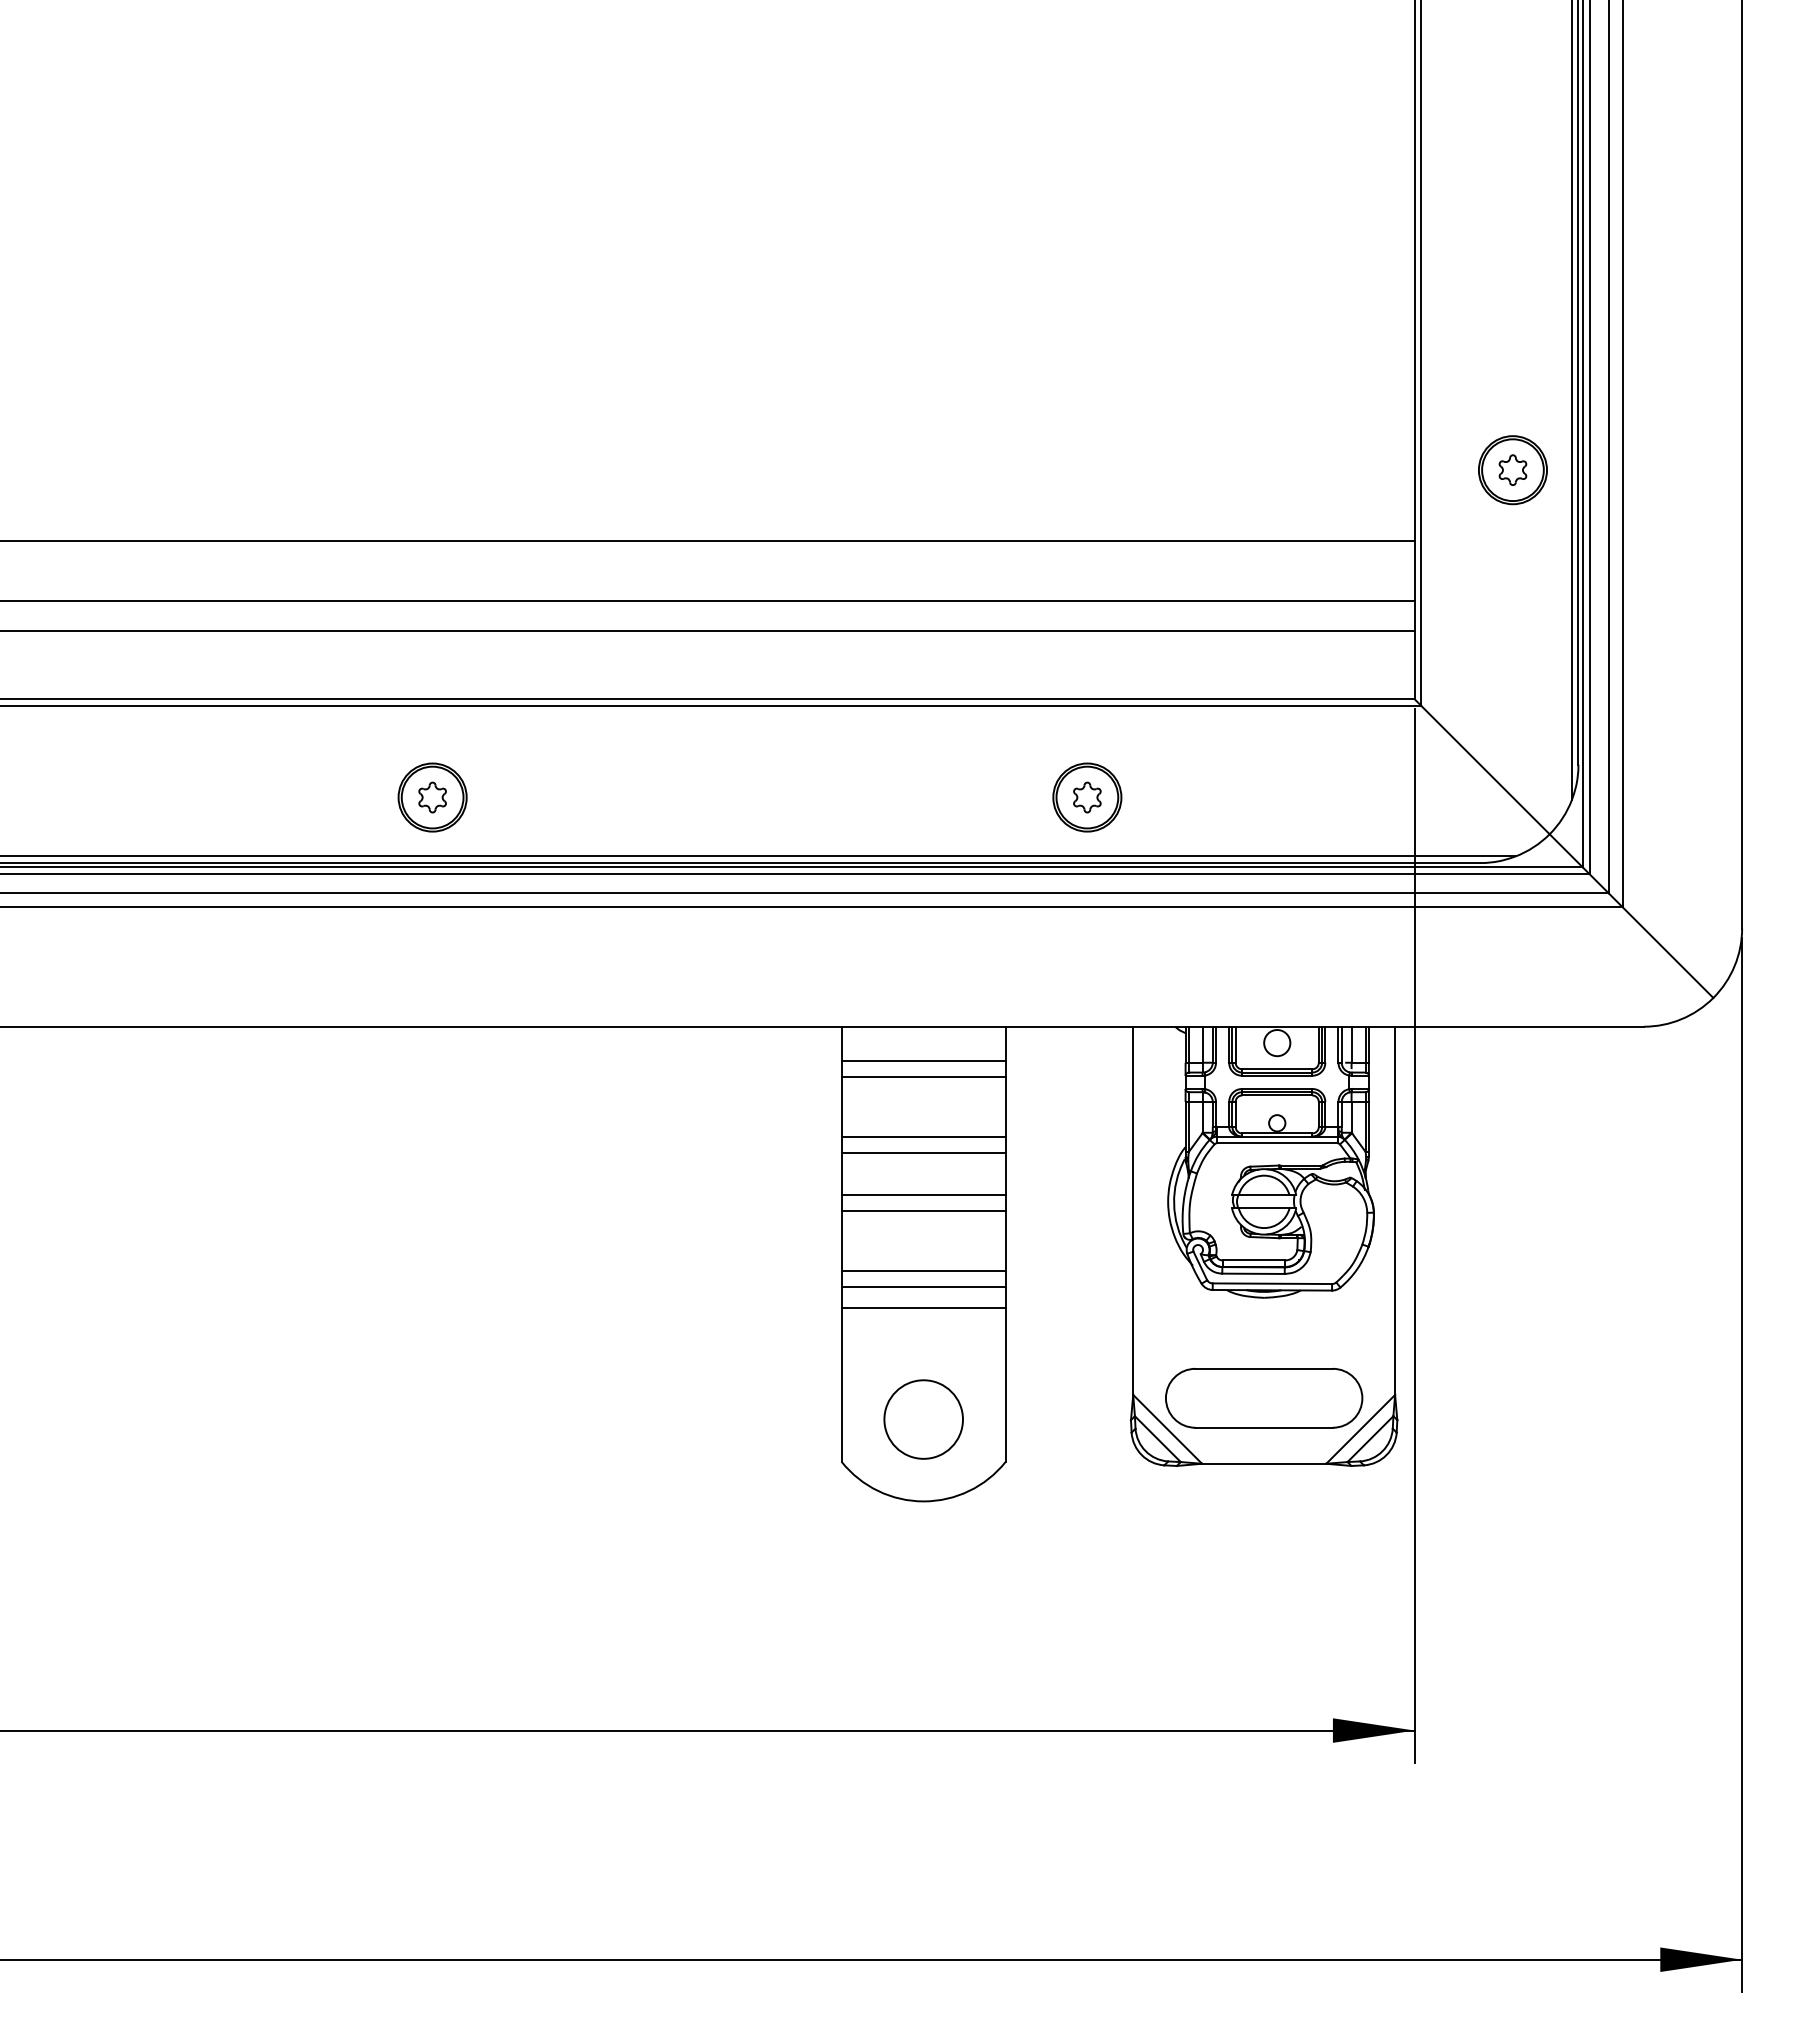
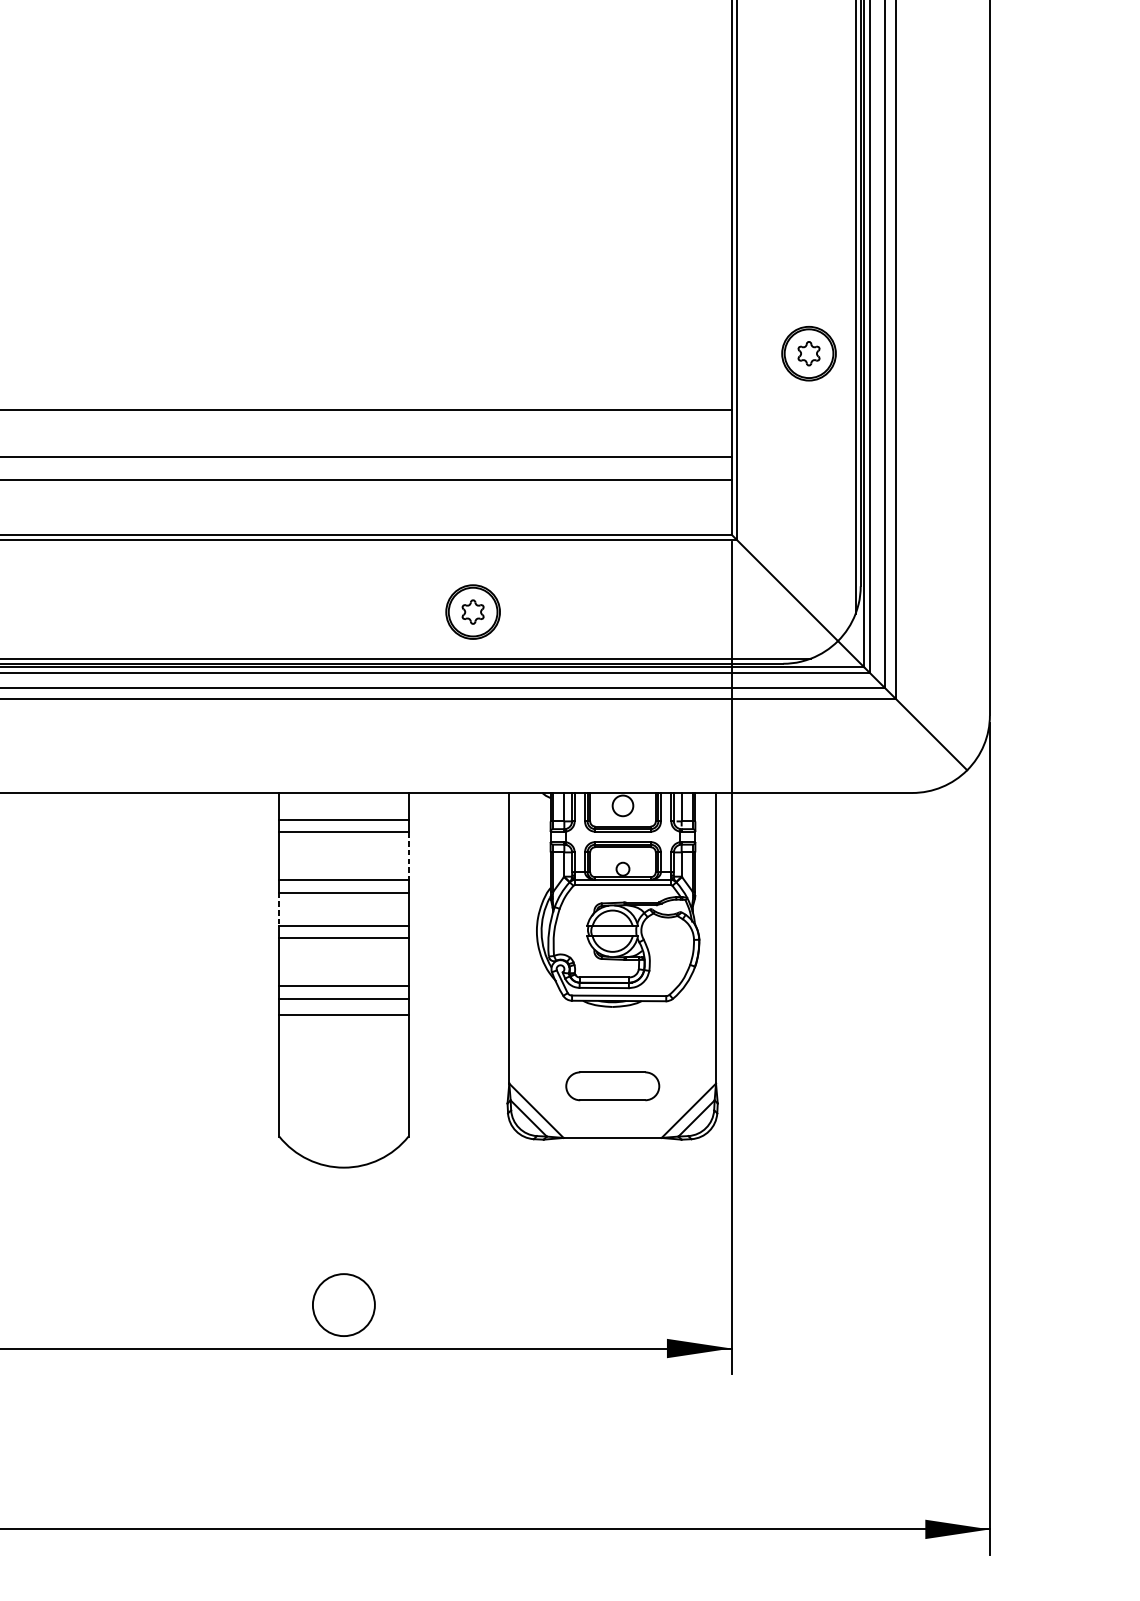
line: (1005, 1107) -> (408, 856), solid -> dashed
line: (841, 1174) -> (279, 909), solid -> dashed
part: (1264, 1398) -> (612, 1086), size x0.6
circle: (923, 1419) -> (343, 1305), moved

